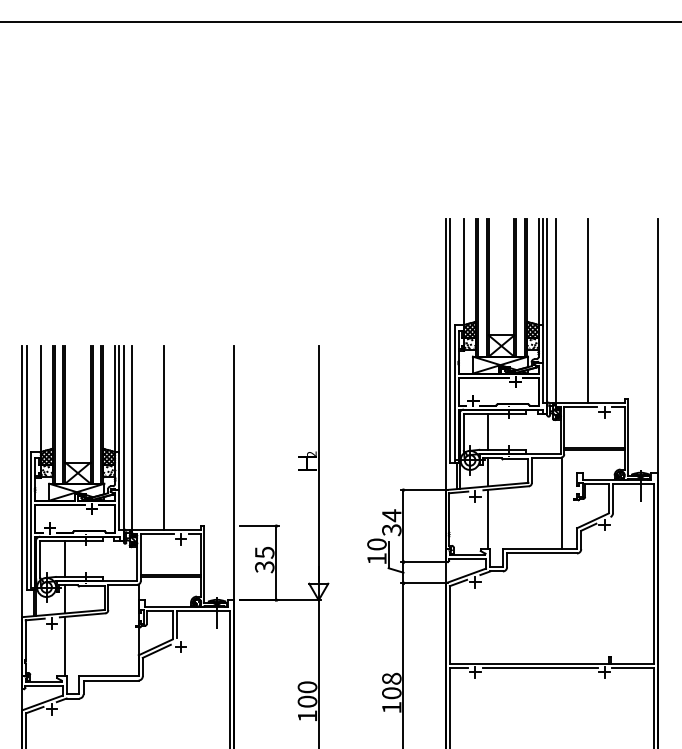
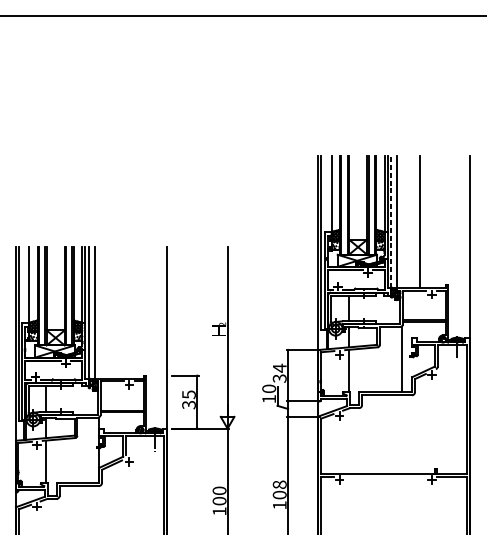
line: (547, 315) -> (390, 225), solid -> dashed
line: (164, 438) -> (117, 313), removed
line: (539, 667) -> (385, 476), removed

